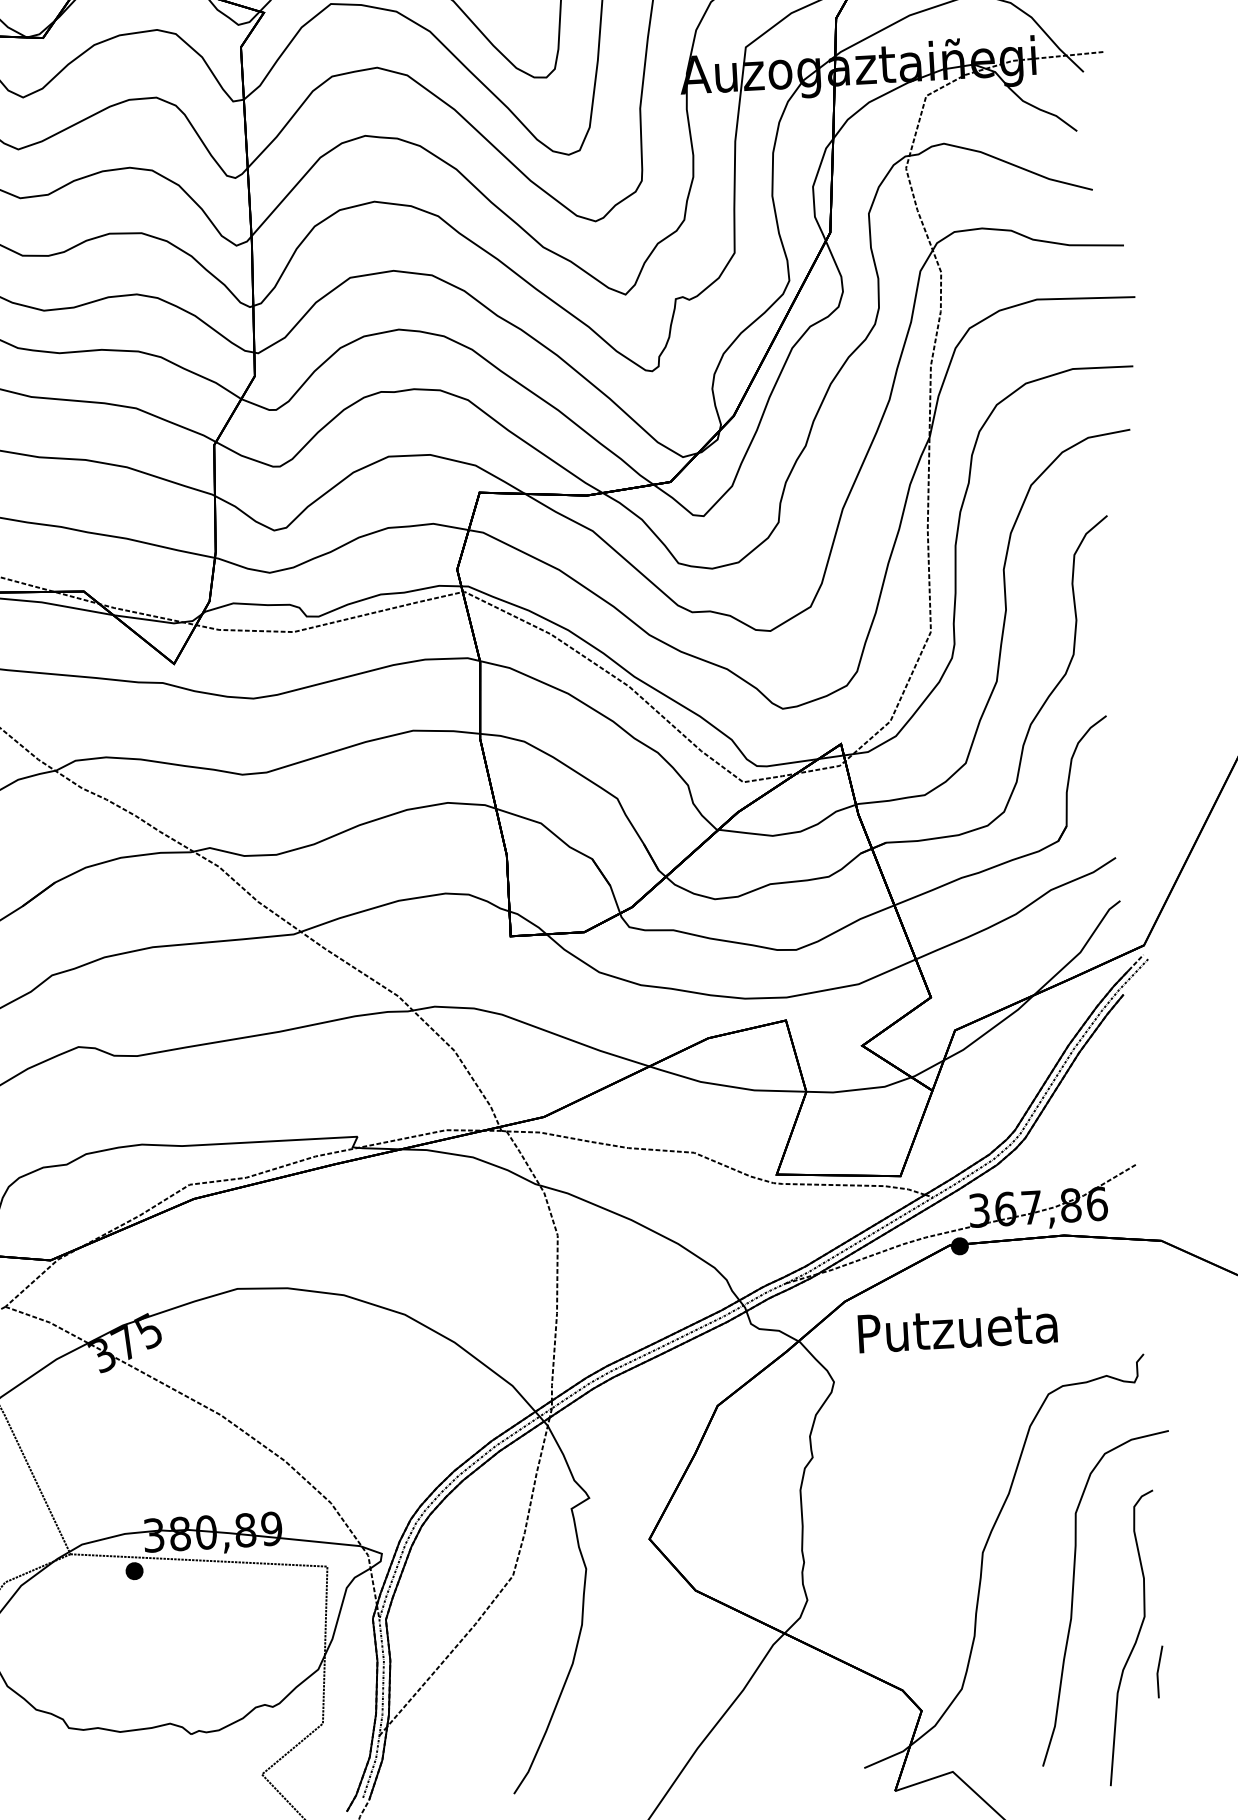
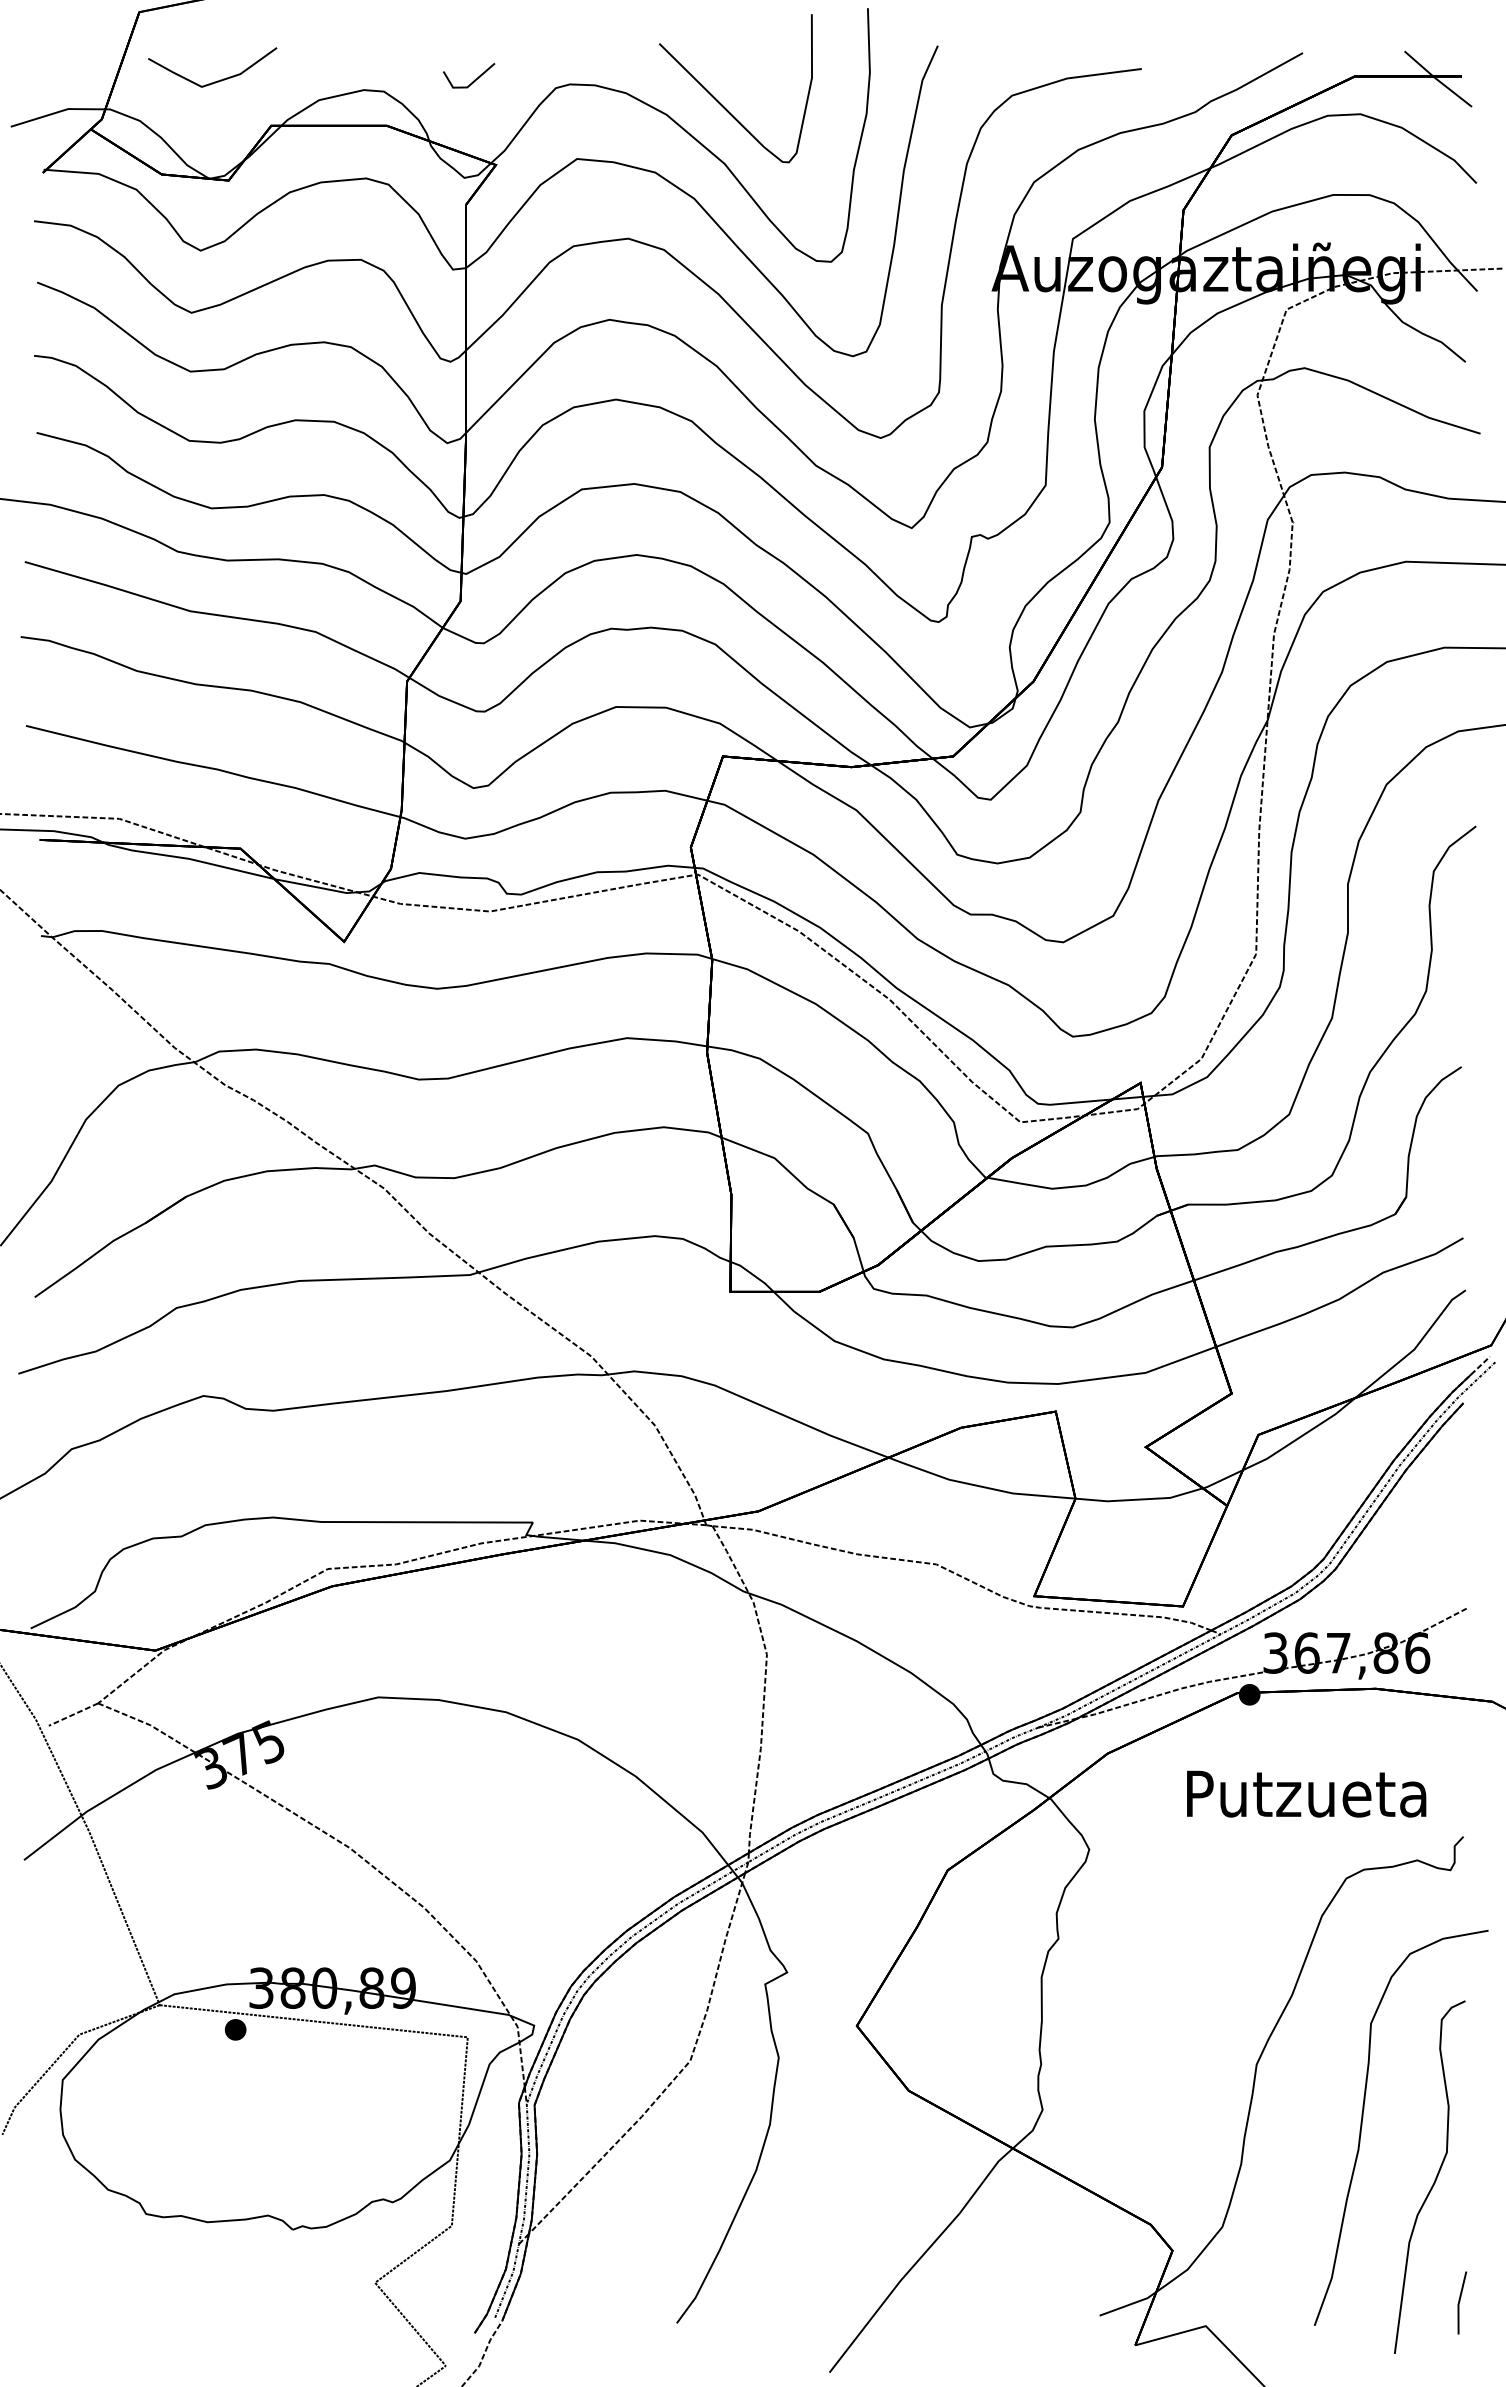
text: (957, 1328) -> (1306, 1793), moved
line: (1158, 1670) -> (1460, 2301), moved

